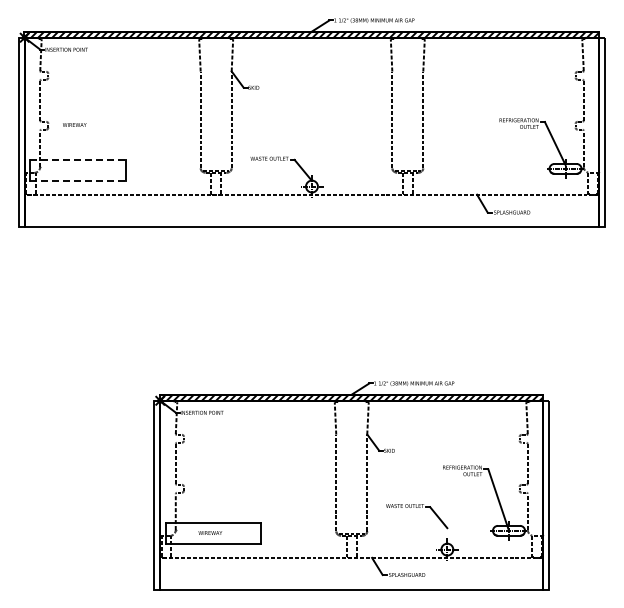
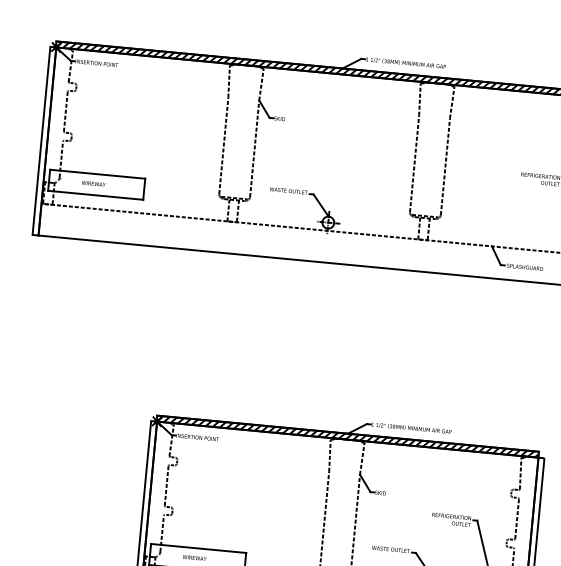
text: (74, 124) -> (93, 183), moved
line: (77, 160) -> (97, 174), dashed -> solid
line: (77, 181) -> (95, 195), dashed -> solid

